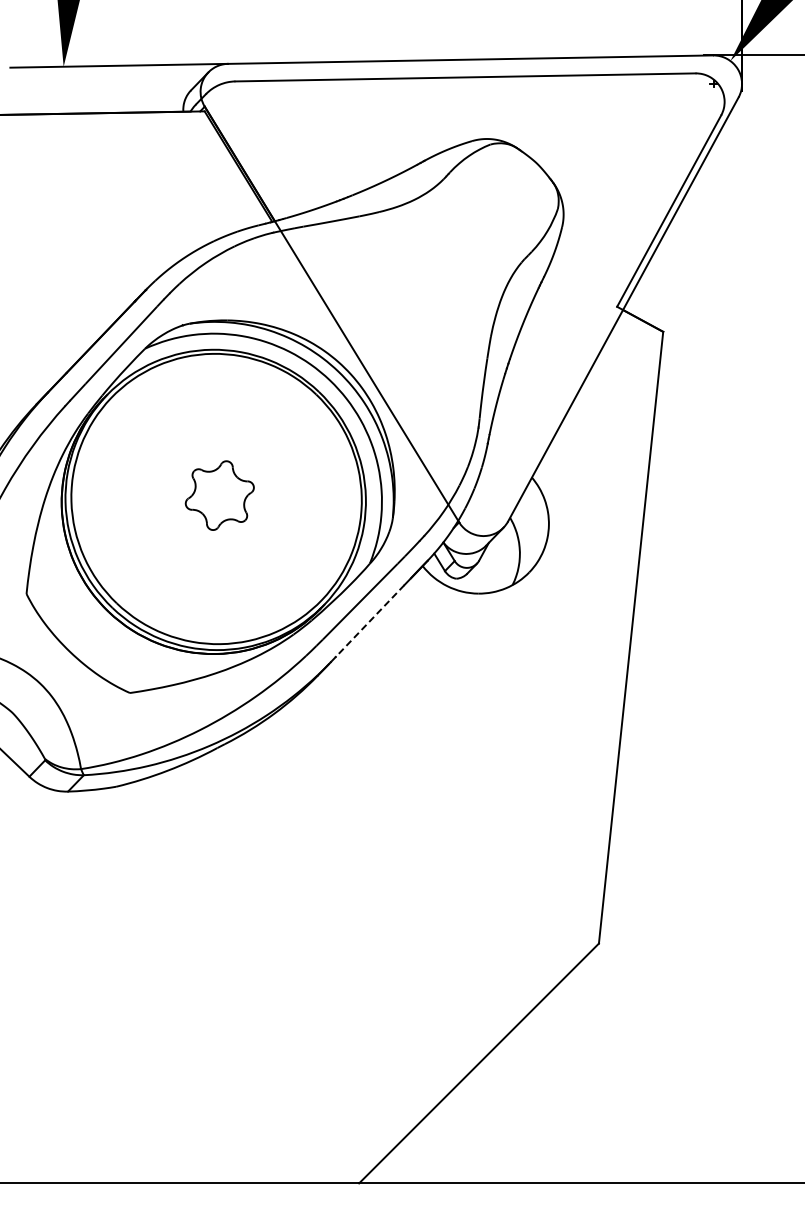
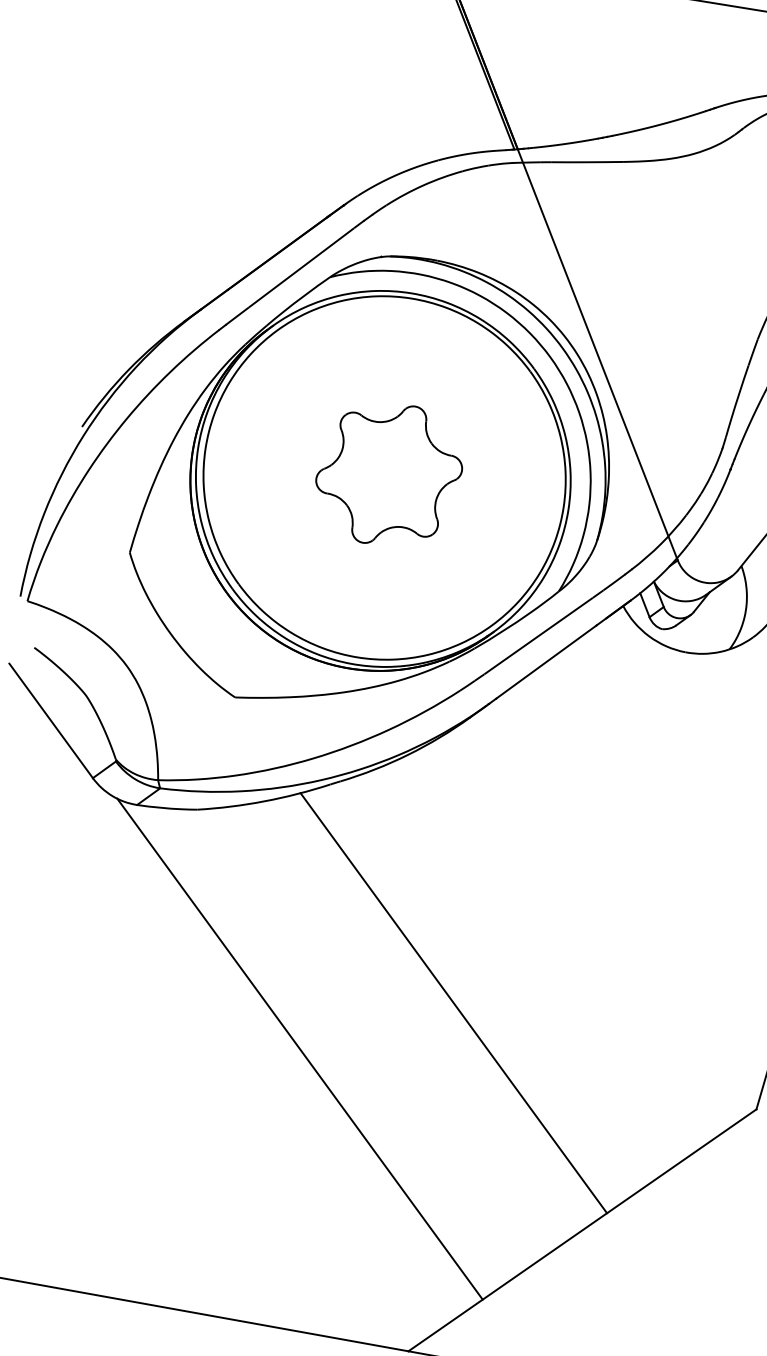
part: (219, 495) -> (388, 474), size x1.67
line: (367, 624) -> (542, 665), dashed -> solid
line: (345, 902) -> (453, 1002), added
line: (230, 960) -> (299, 1048), added

